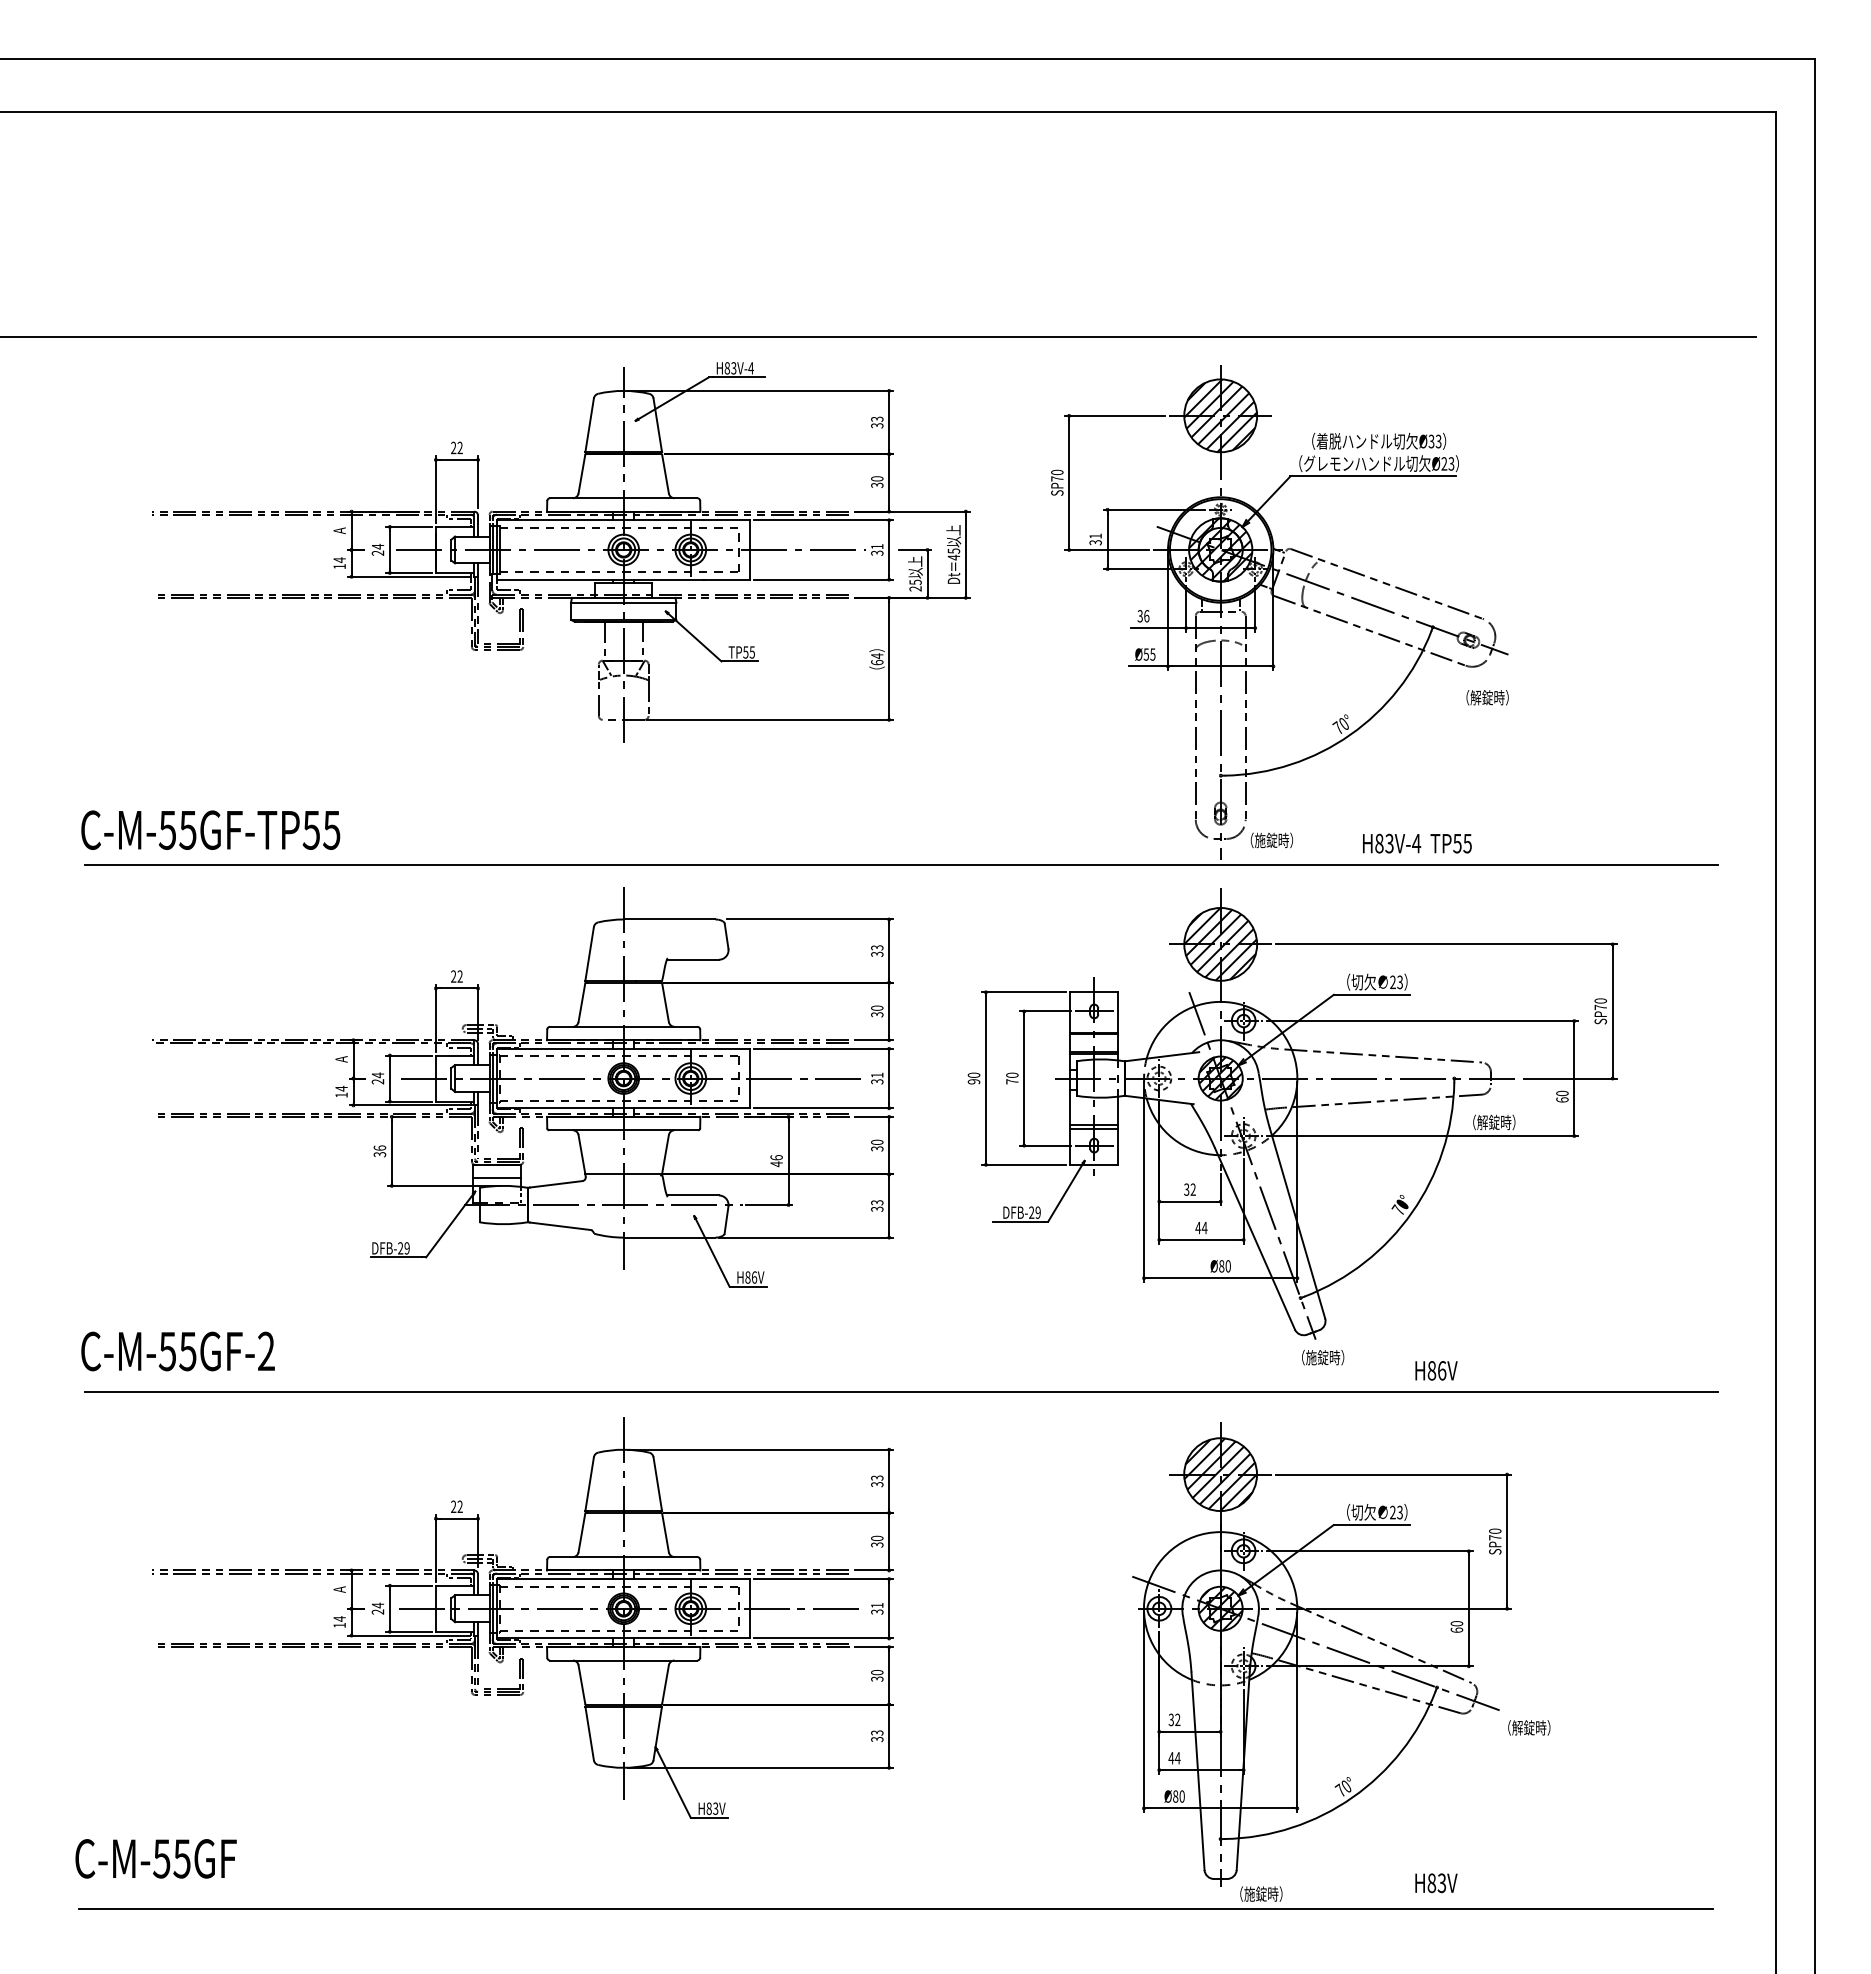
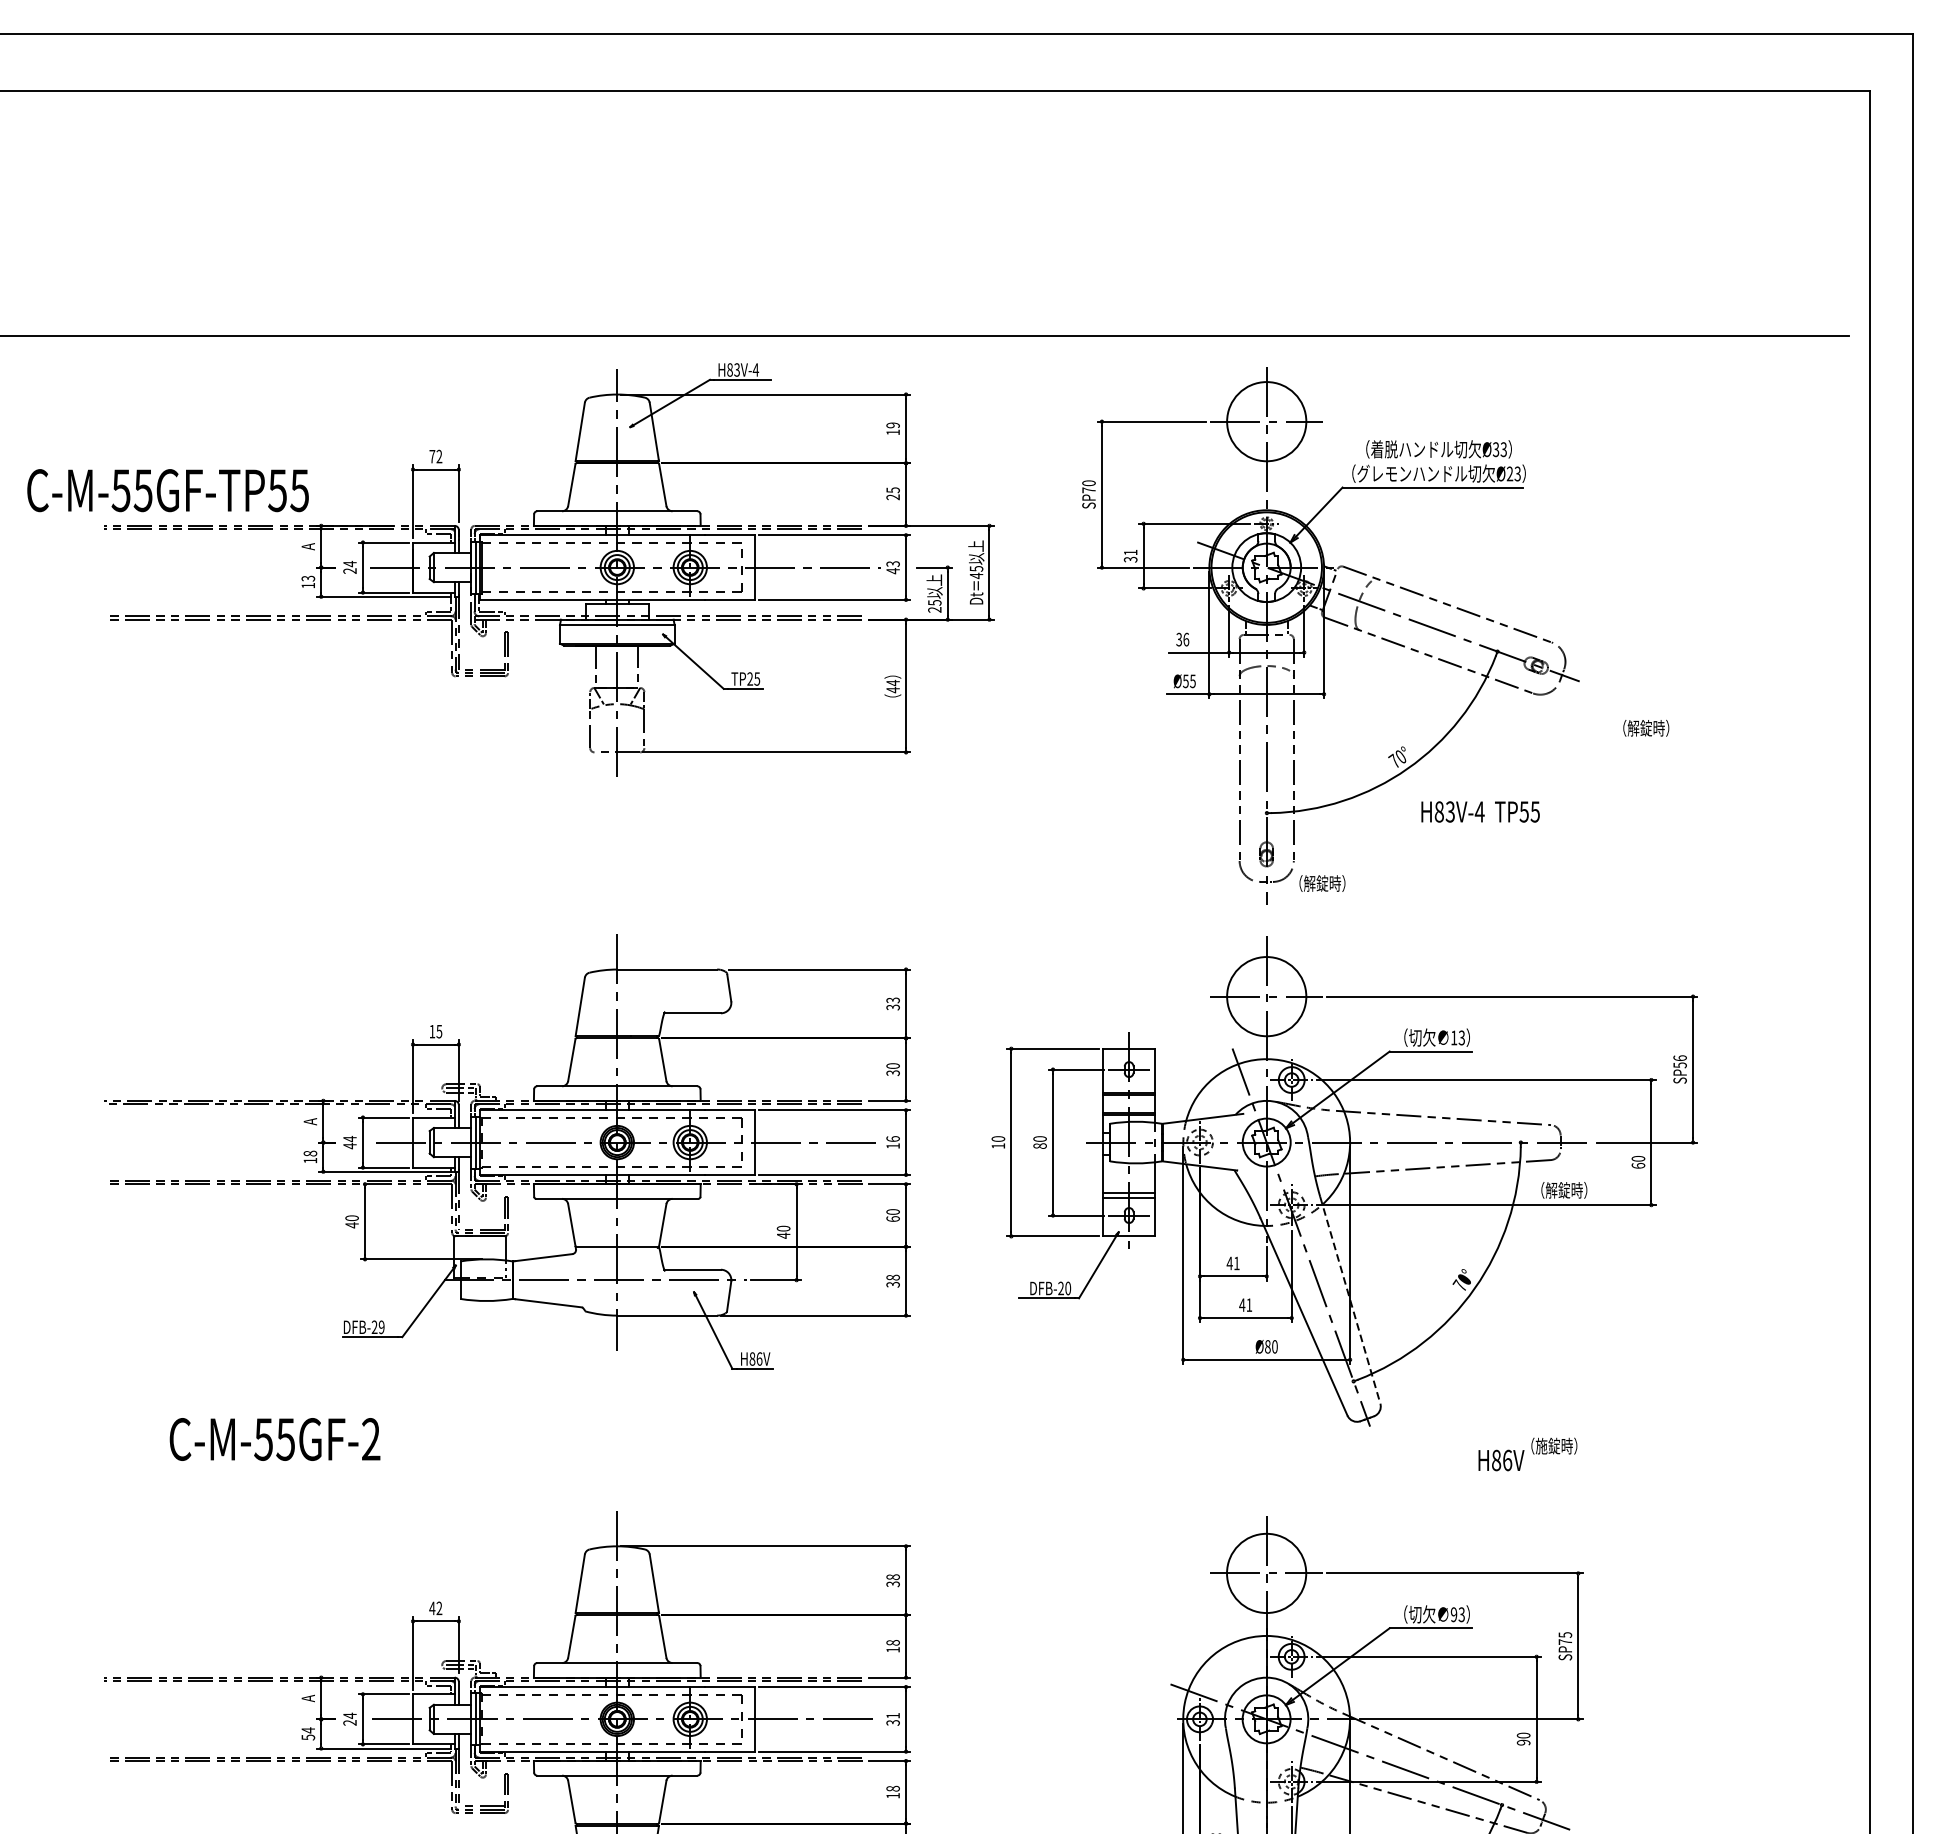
hatch: (1220, 415) -> (1266, 421), removed
text: (877, 422) -> (893, 428), 33 -> 19
text: (453, 447) -> (432, 456), 22 -> 72
text: (877, 481) -> (893, 493), 30 -> 25
hatch: (1220, 549) -> (1266, 567), removed
text: (877, 550) -> (893, 568), 31 -> 43
text: (339, 560) -> (308, 579), 14 -> 13
text: (745, 652) -> (749, 679), TP55 -> TP25
text: (877, 662) -> (893, 689), 64 -> 44
text: (1487, 697) -> (1646, 728), moved
text: (210, 829) -> (167, 489), moved
text: (1260, 840) -> (1310, 883), （施錠時） -> （解錠時）
text: (1417, 843) -> (1480, 811), moved
line: (901, 864) -> (919, 909), removed
hatch: (1220, 944) -> (1266, 996), removed
text: (456, 976) -> (435, 1031), 22 -> 15
text: (1392, 981) -> (1453, 1036), 23 -> 13
text: (1600, 1004) -> (1679, 1062), SP70 -> SP56
text: (877, 1078) -> (893, 1142), 31 -> 16
hatch: (1220, 1078) -> (1266, 1142), removed
text: (377, 1081) -> (349, 1145), 24 -> 44
text: (973, 1081) -> (997, 1145), 90 -> 10
text: (1012, 1081) -> (1040, 1145), 70 -> 80
text: (341, 1088) -> (310, 1153), 14 -> 18
text: (877, 1148) -> (893, 1218), 30 -> 60
text: (379, 1151) -> (351, 1221), 36 -> 40
text: (776, 1157) -> (783, 1228), 46 -> 40
line: (497, 1178) -> (480, 1251), removed
text: (1189, 1189) -> (1232, 1263), 32 -> 41
text: (877, 1202) -> (893, 1277), 33 -> 38
text: (1037, 1212) -> (1067, 1288), DFB-29 -> DFB-20
line: (1297, 1223) -> (1350, 1300), solid -> dashed
text: (1204, 1228) -> (1249, 1305), 44 -> 41
text: (177, 1351) -> (274, 1439), moved
text: (1323, 1357) -> (1554, 1446), moved
line: (901, 1392) -> (919, 1484), removed
hatch: (1220, 1474) -> (1266, 1573), removed
text: (877, 1477) -> (893, 1576), 33 -> 38
text: (453, 1506) -> (432, 1608), 22 -> 42
text: (1392, 1512) -> (1453, 1614), 23 -> 93
text: (1495, 1530) -> (1565, 1634), SP70 -> SP75
text: (877, 1541) -> (893, 1646), 30 -> 18
hatch: (1220, 1608) -> (1266, 1719), removed
text: (339, 1625) -> (308, 1737), 14 -> 54
text: (1456, 1629) -> (1523, 1741), 60 -> 90
text: (877, 1675) -> (893, 1791), 30 -> 18

